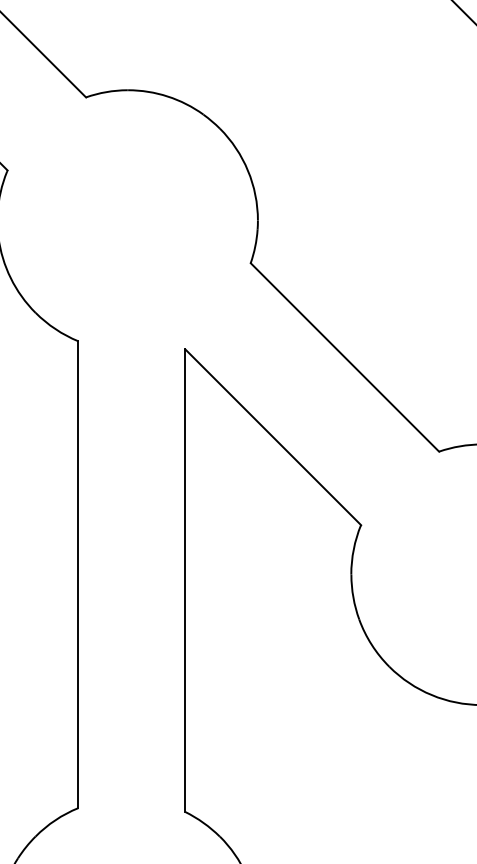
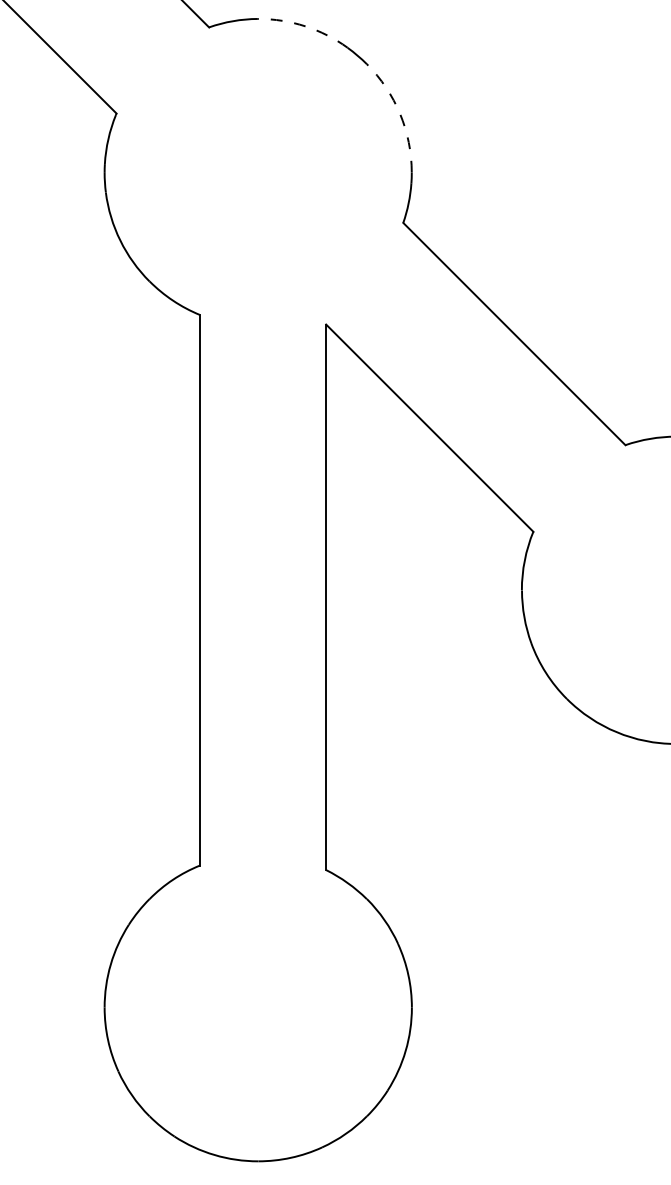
arc: (167, 96) -> (305, 26), solid -> dashed
arc: (248, 170) -> (400, 113), solid -> dashed

